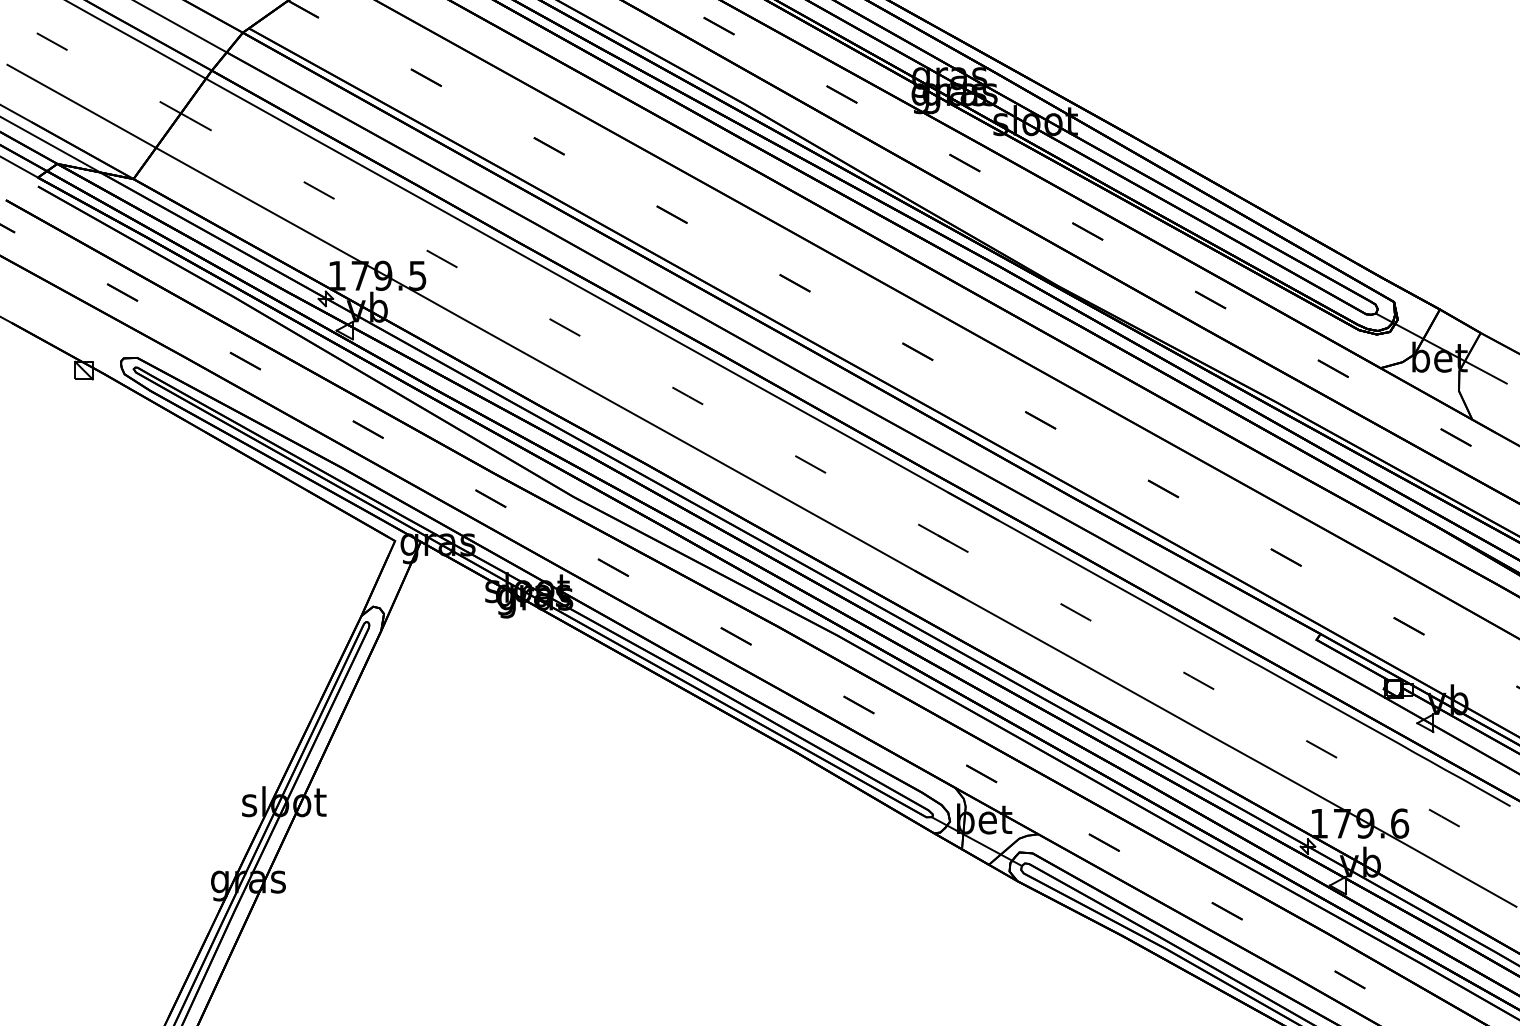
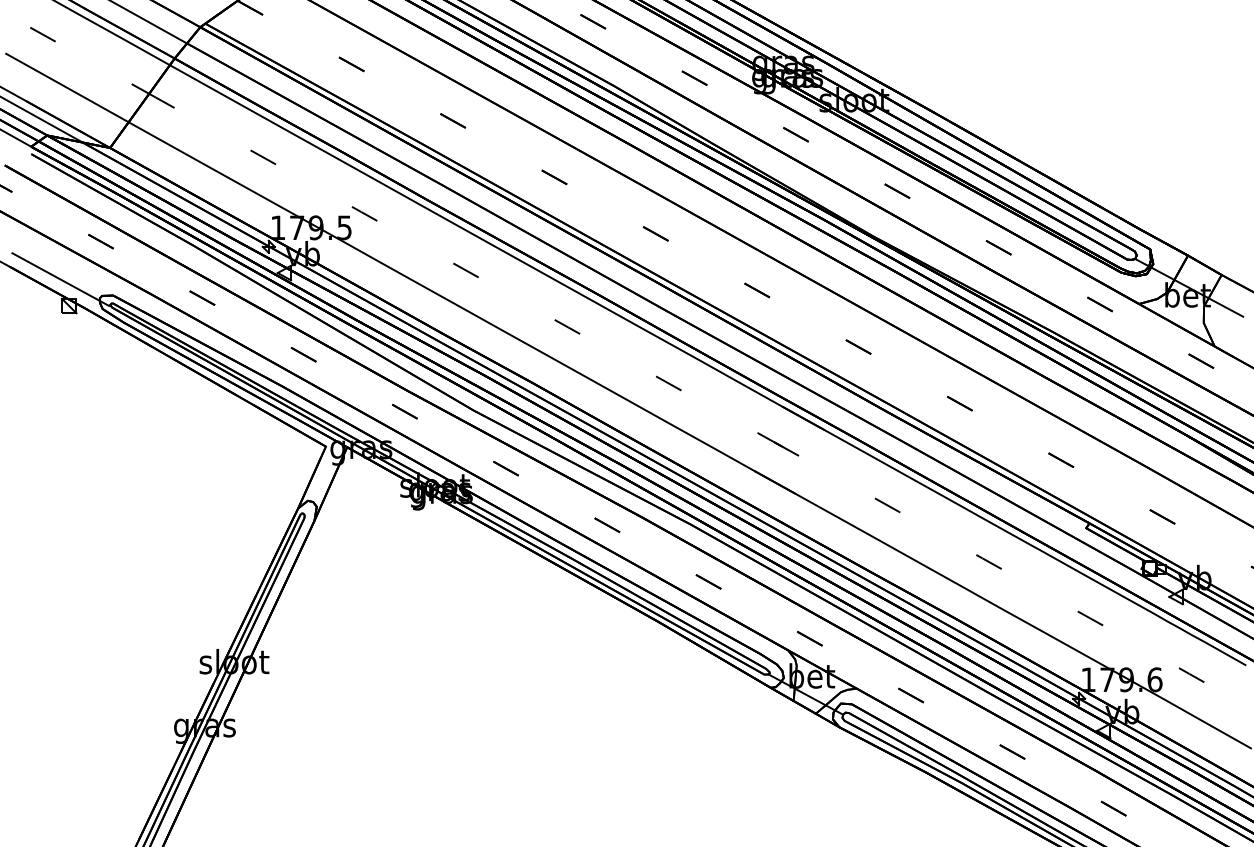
line: (73, 338) -> (60, 279), added

